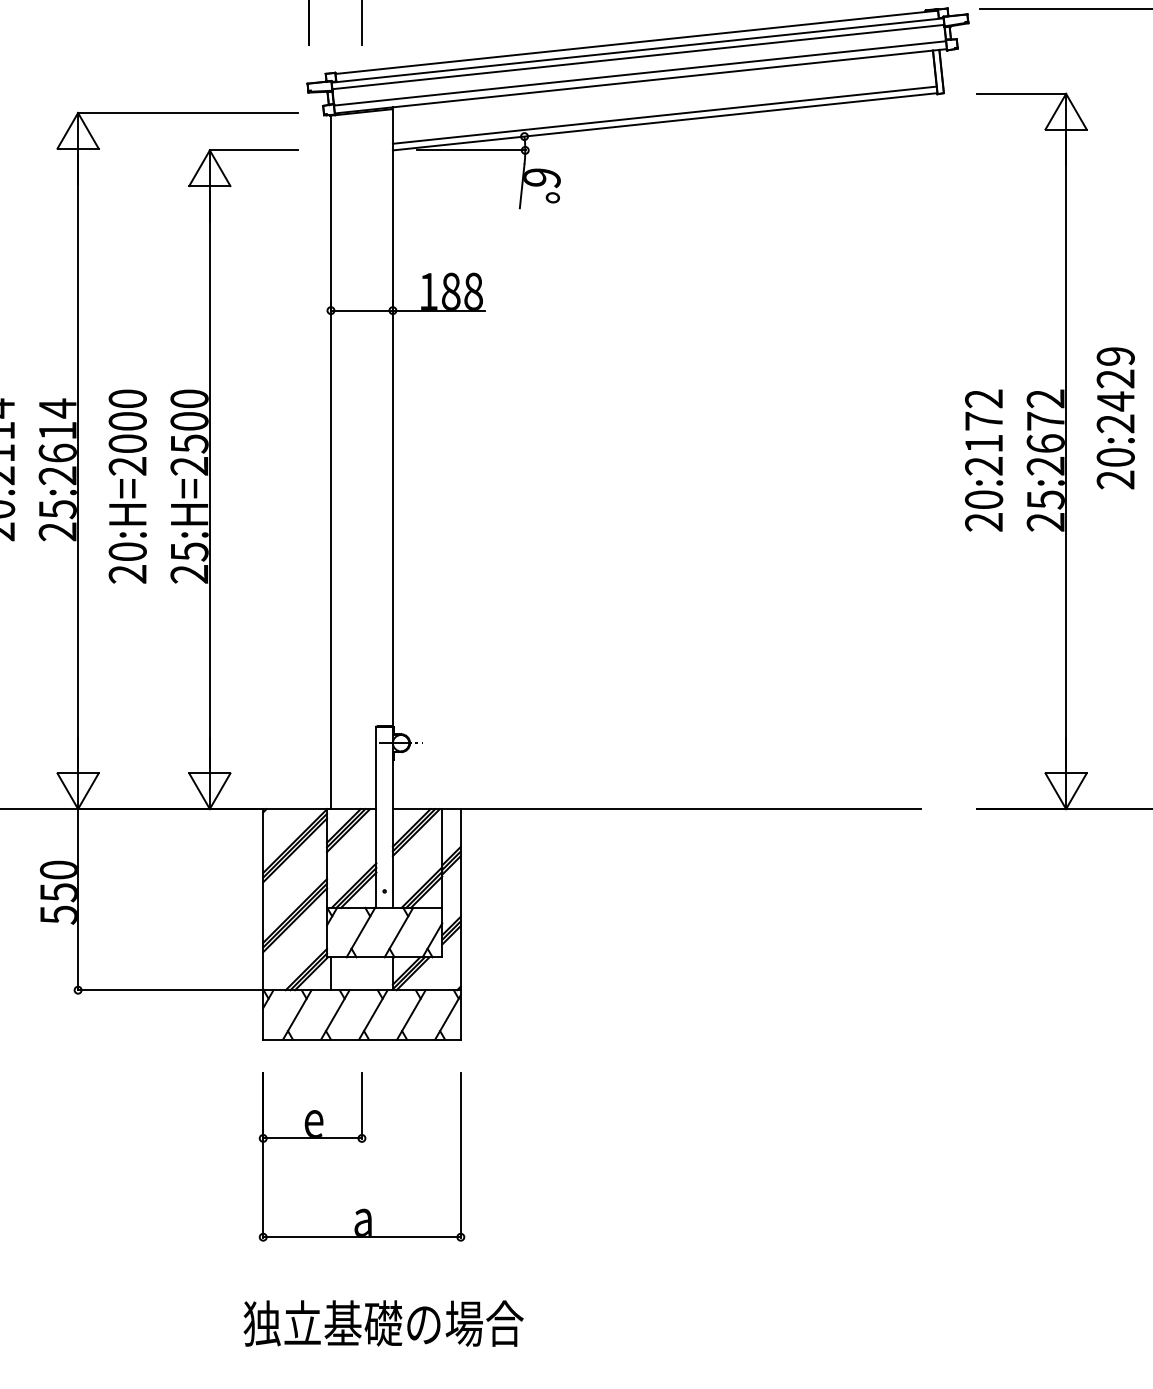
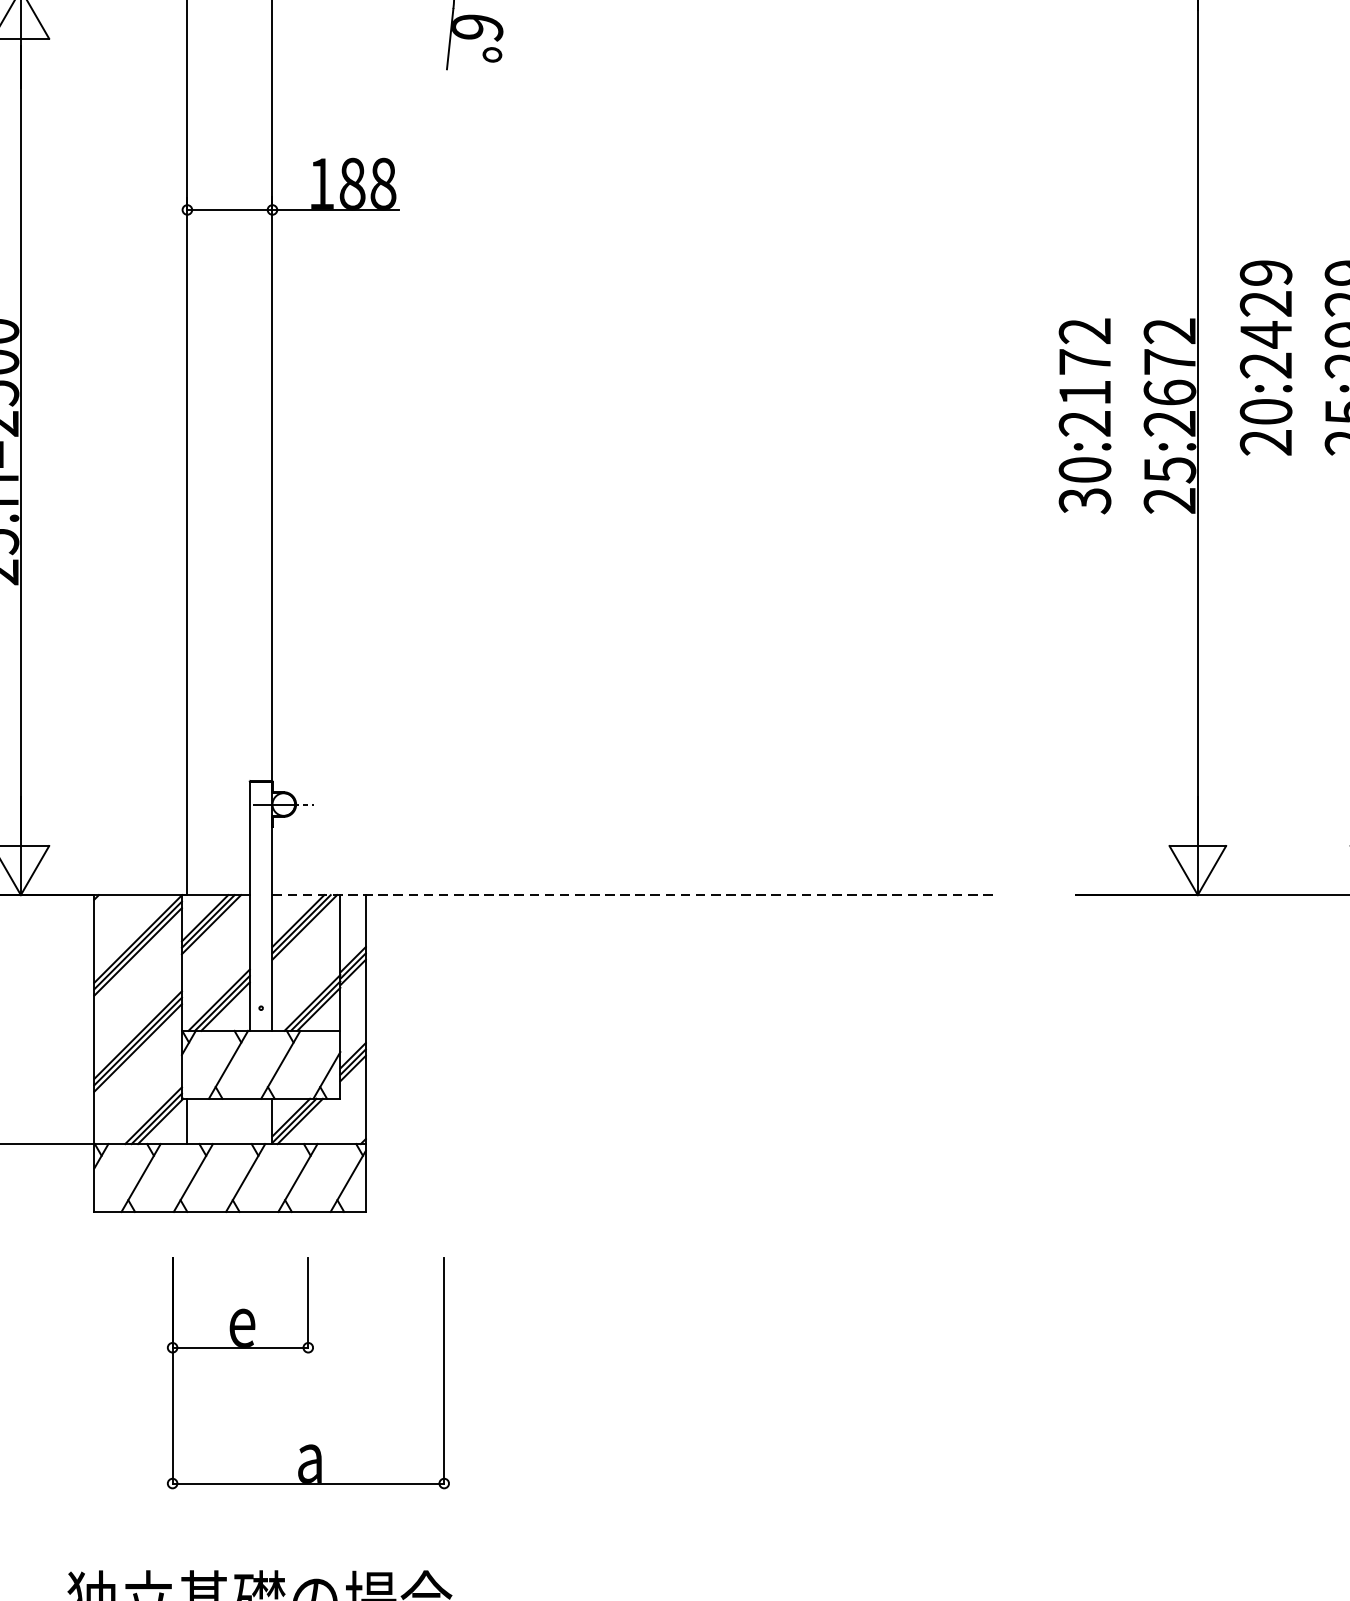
text: (984, 522) -> (1085, 501), 20:2172 -> 30:2172
line: (656, 809) -> (634, 895), solid -> dashed
part: (361, 1142) -> (307, 1353), moved

